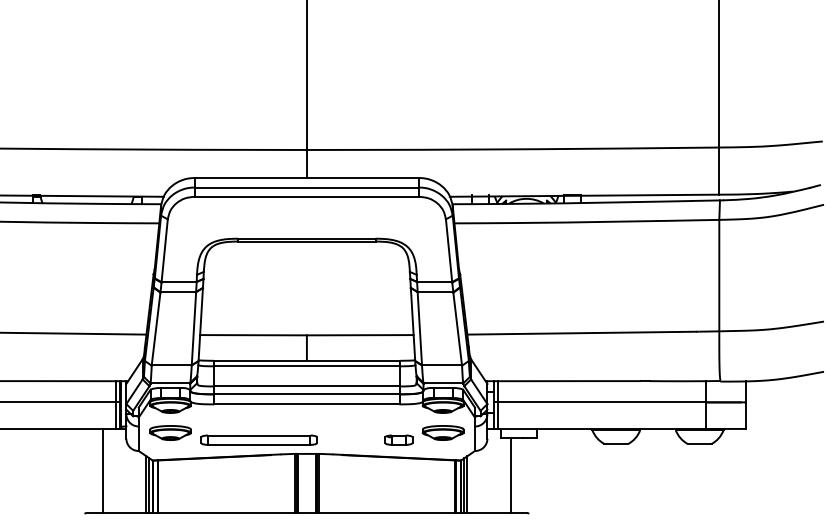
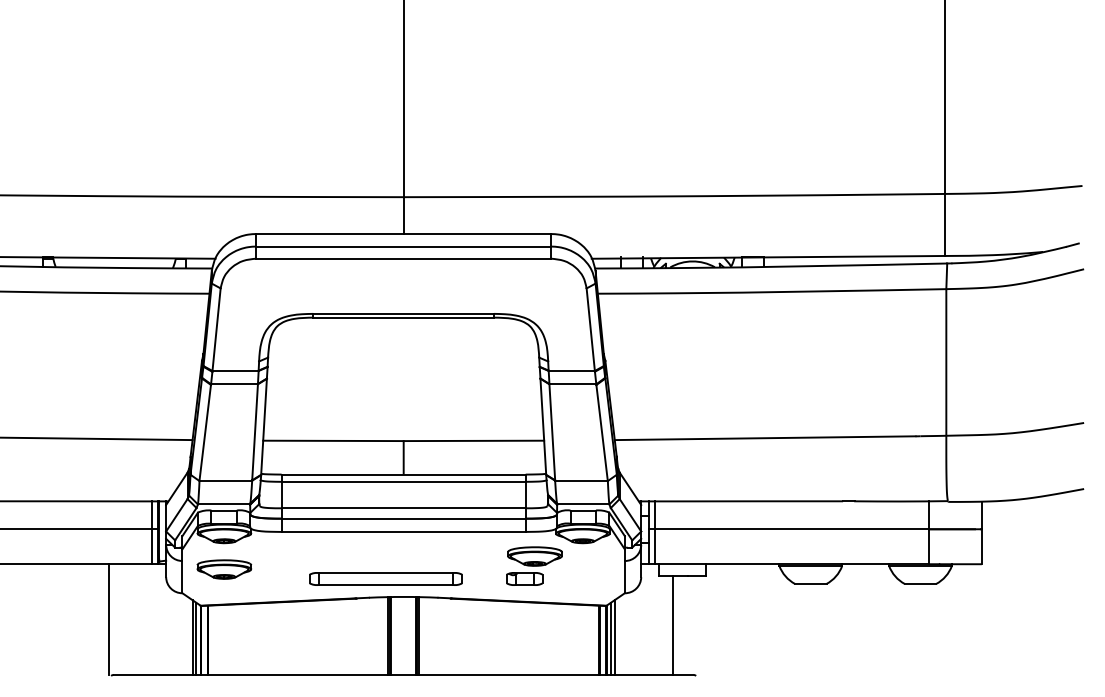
part: (442, 432) -> (534, 556), moved
part: (258, 439) -> (385, 578), moved
line: (102, 470) -> (108, 619), moved

